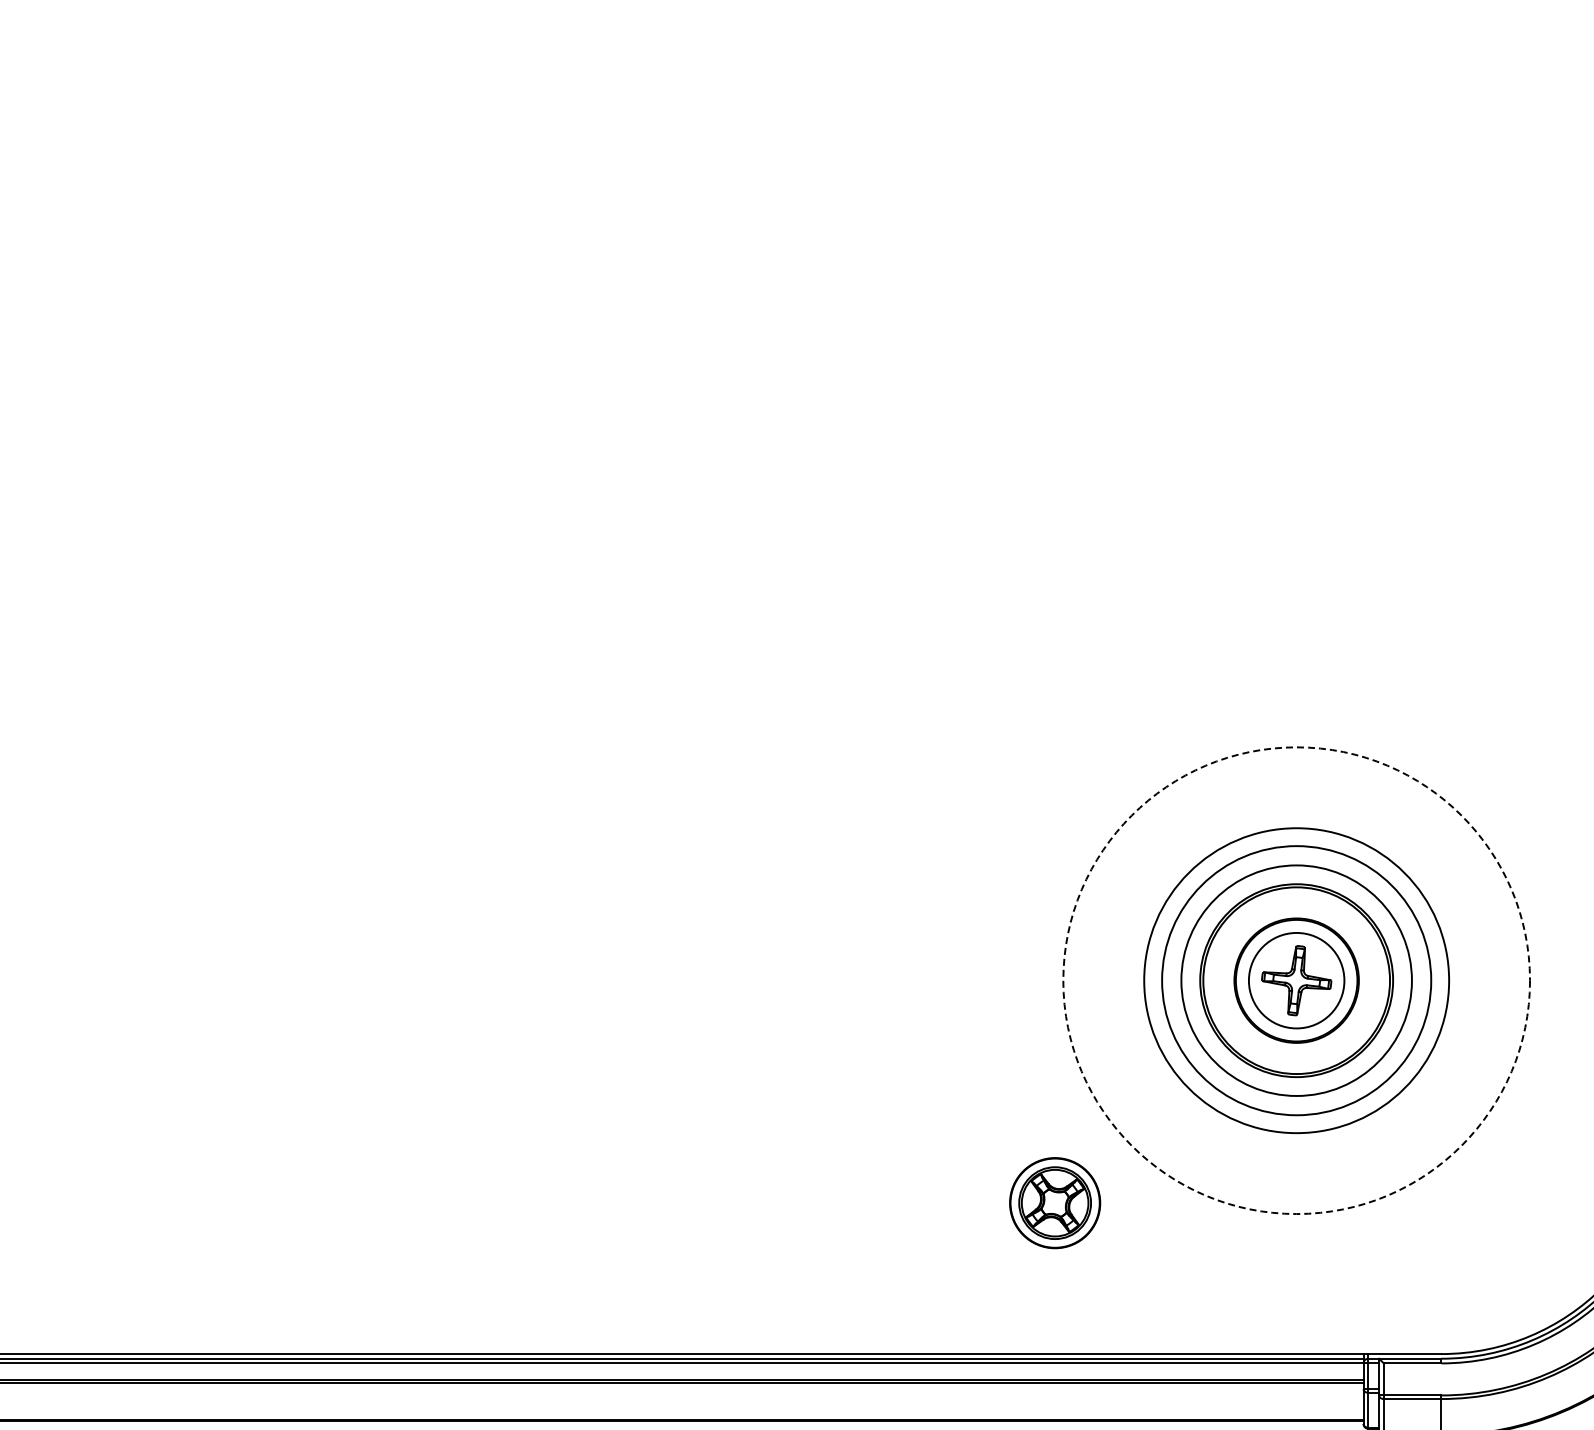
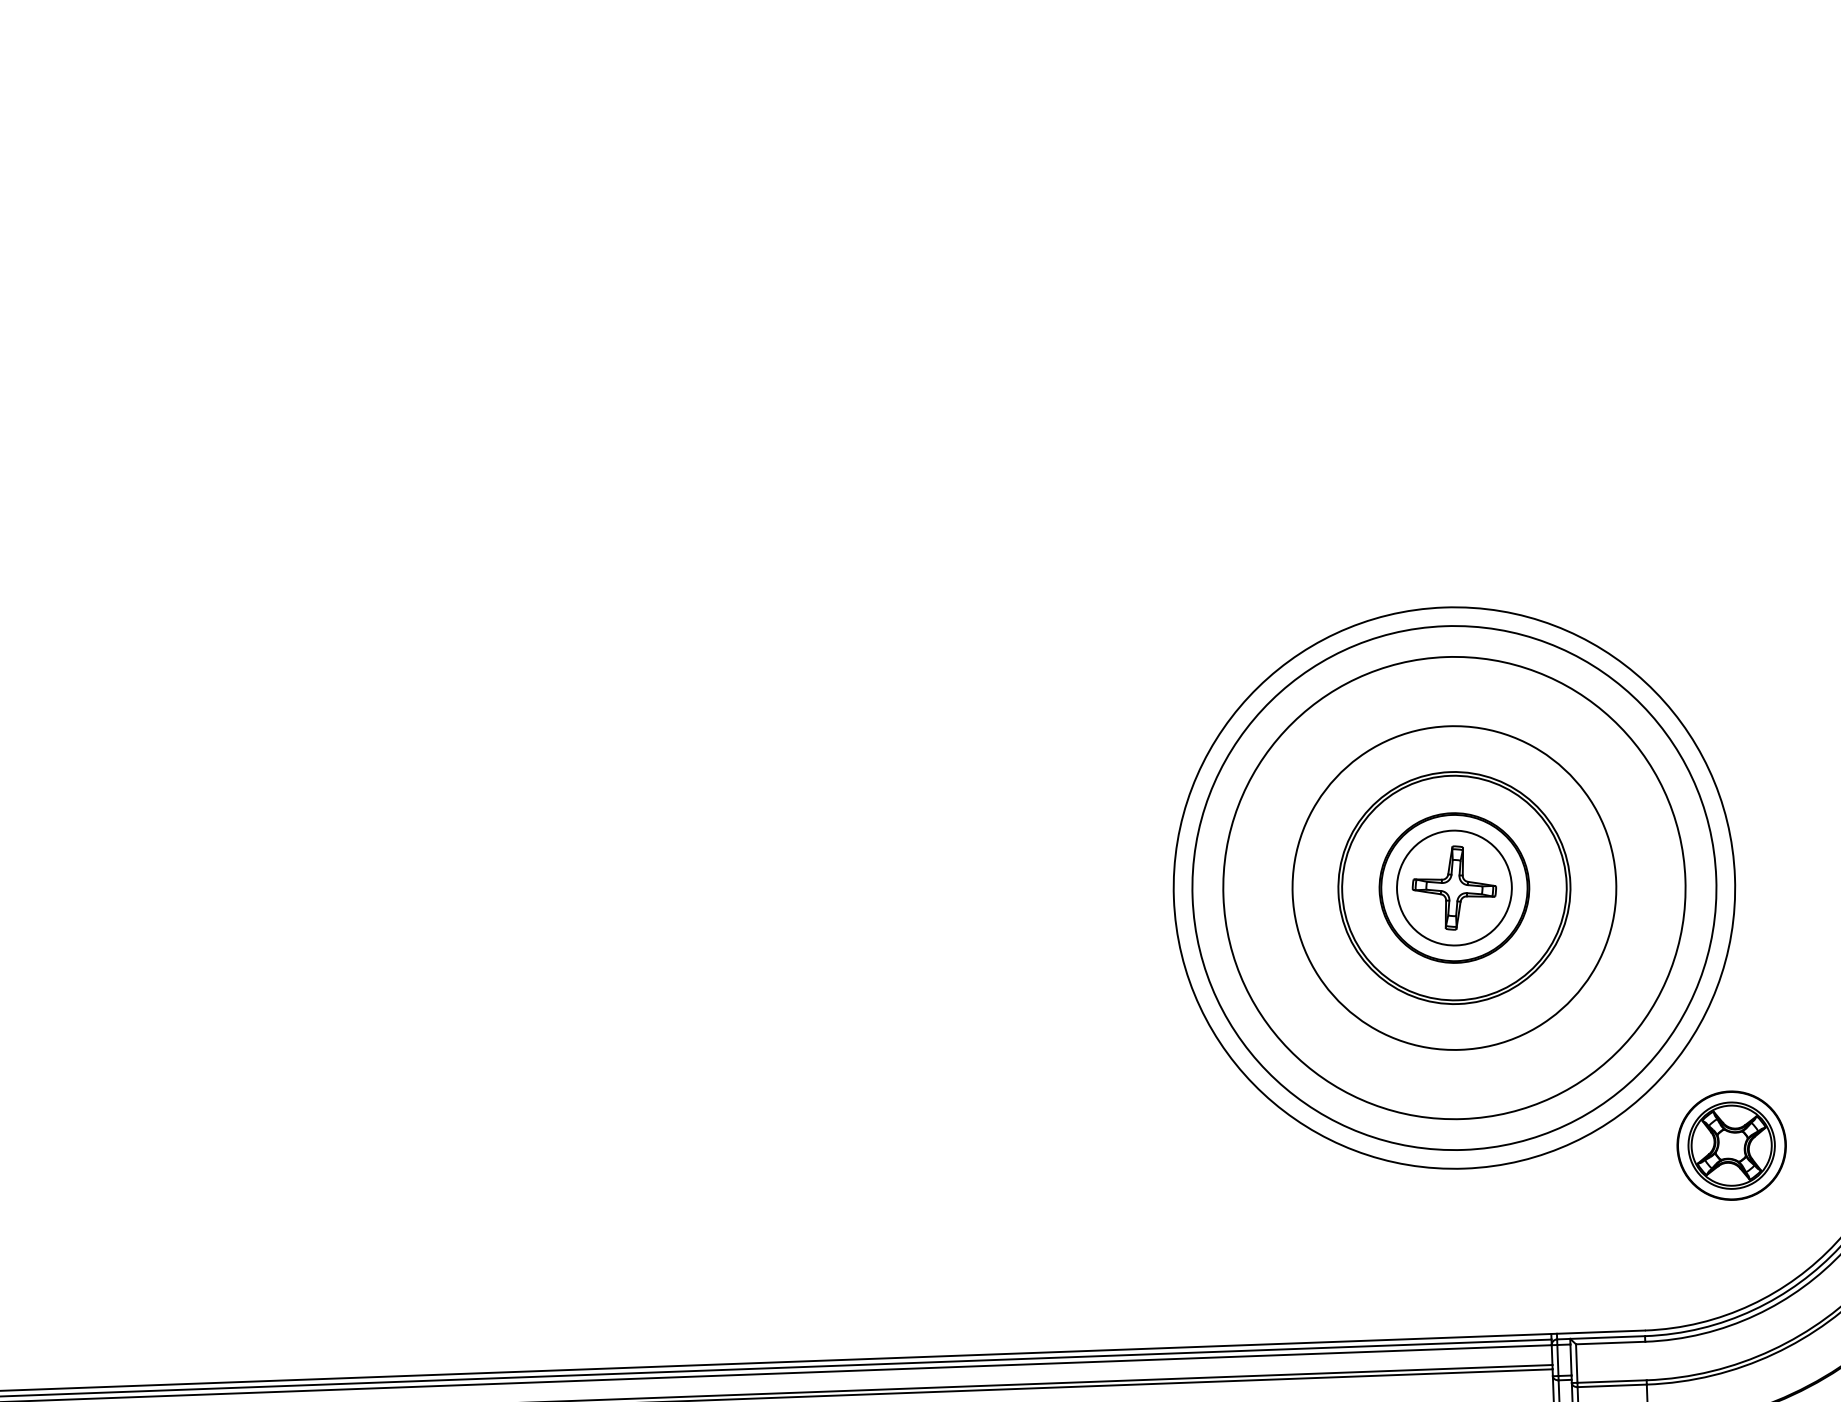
circle: (1296, 980) -> (1454, 887), dashed -> solid
circle: (1296, 980) -> (1454, 887), size x1.43
circle: (1296, 980) -> (1454, 887), size x1.67
part: (1055, 1203) -> (1732, 1146), moved

